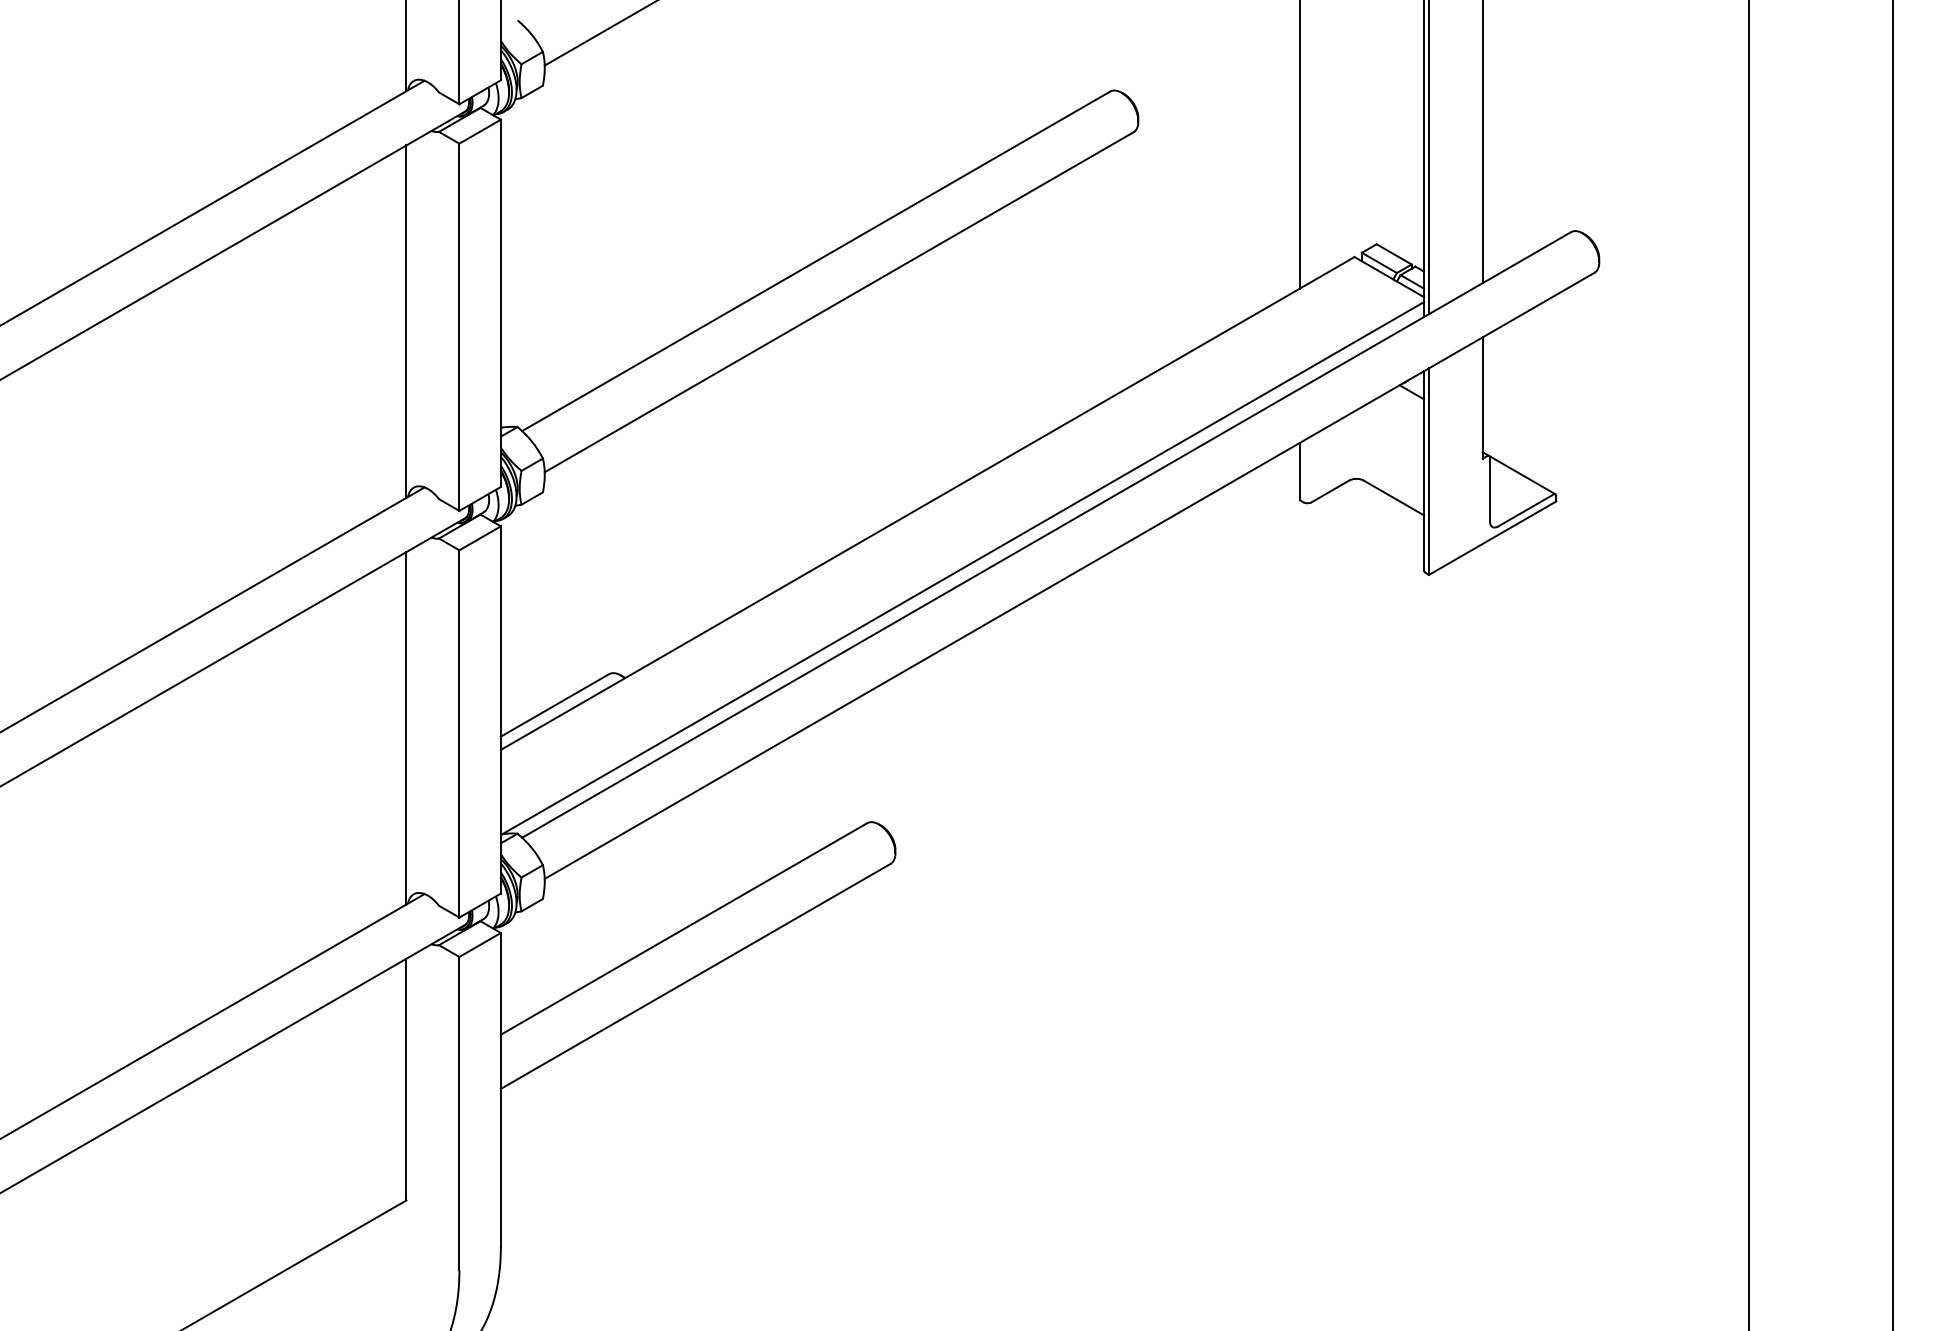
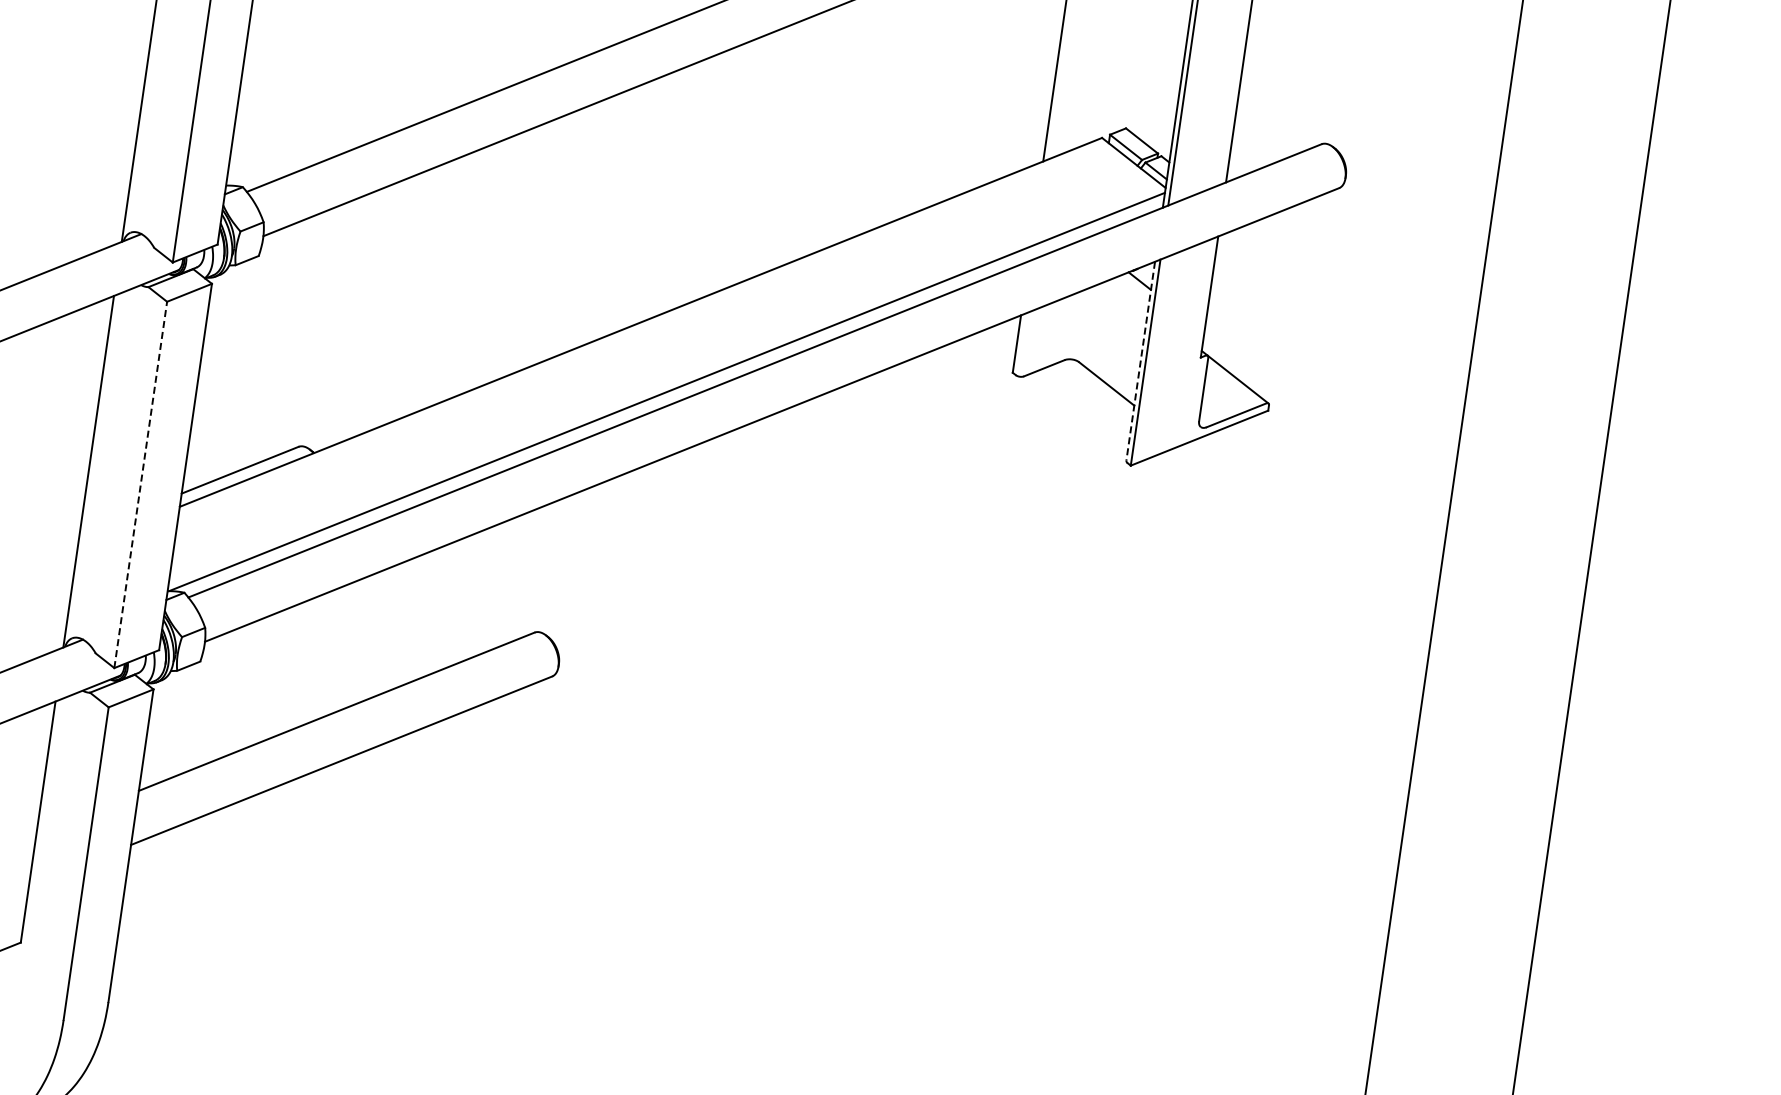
line: (1424, 470) -> (1141, 360), solid -> dashed
line: (459, 733) -> (140, 484), solid -> dashed

